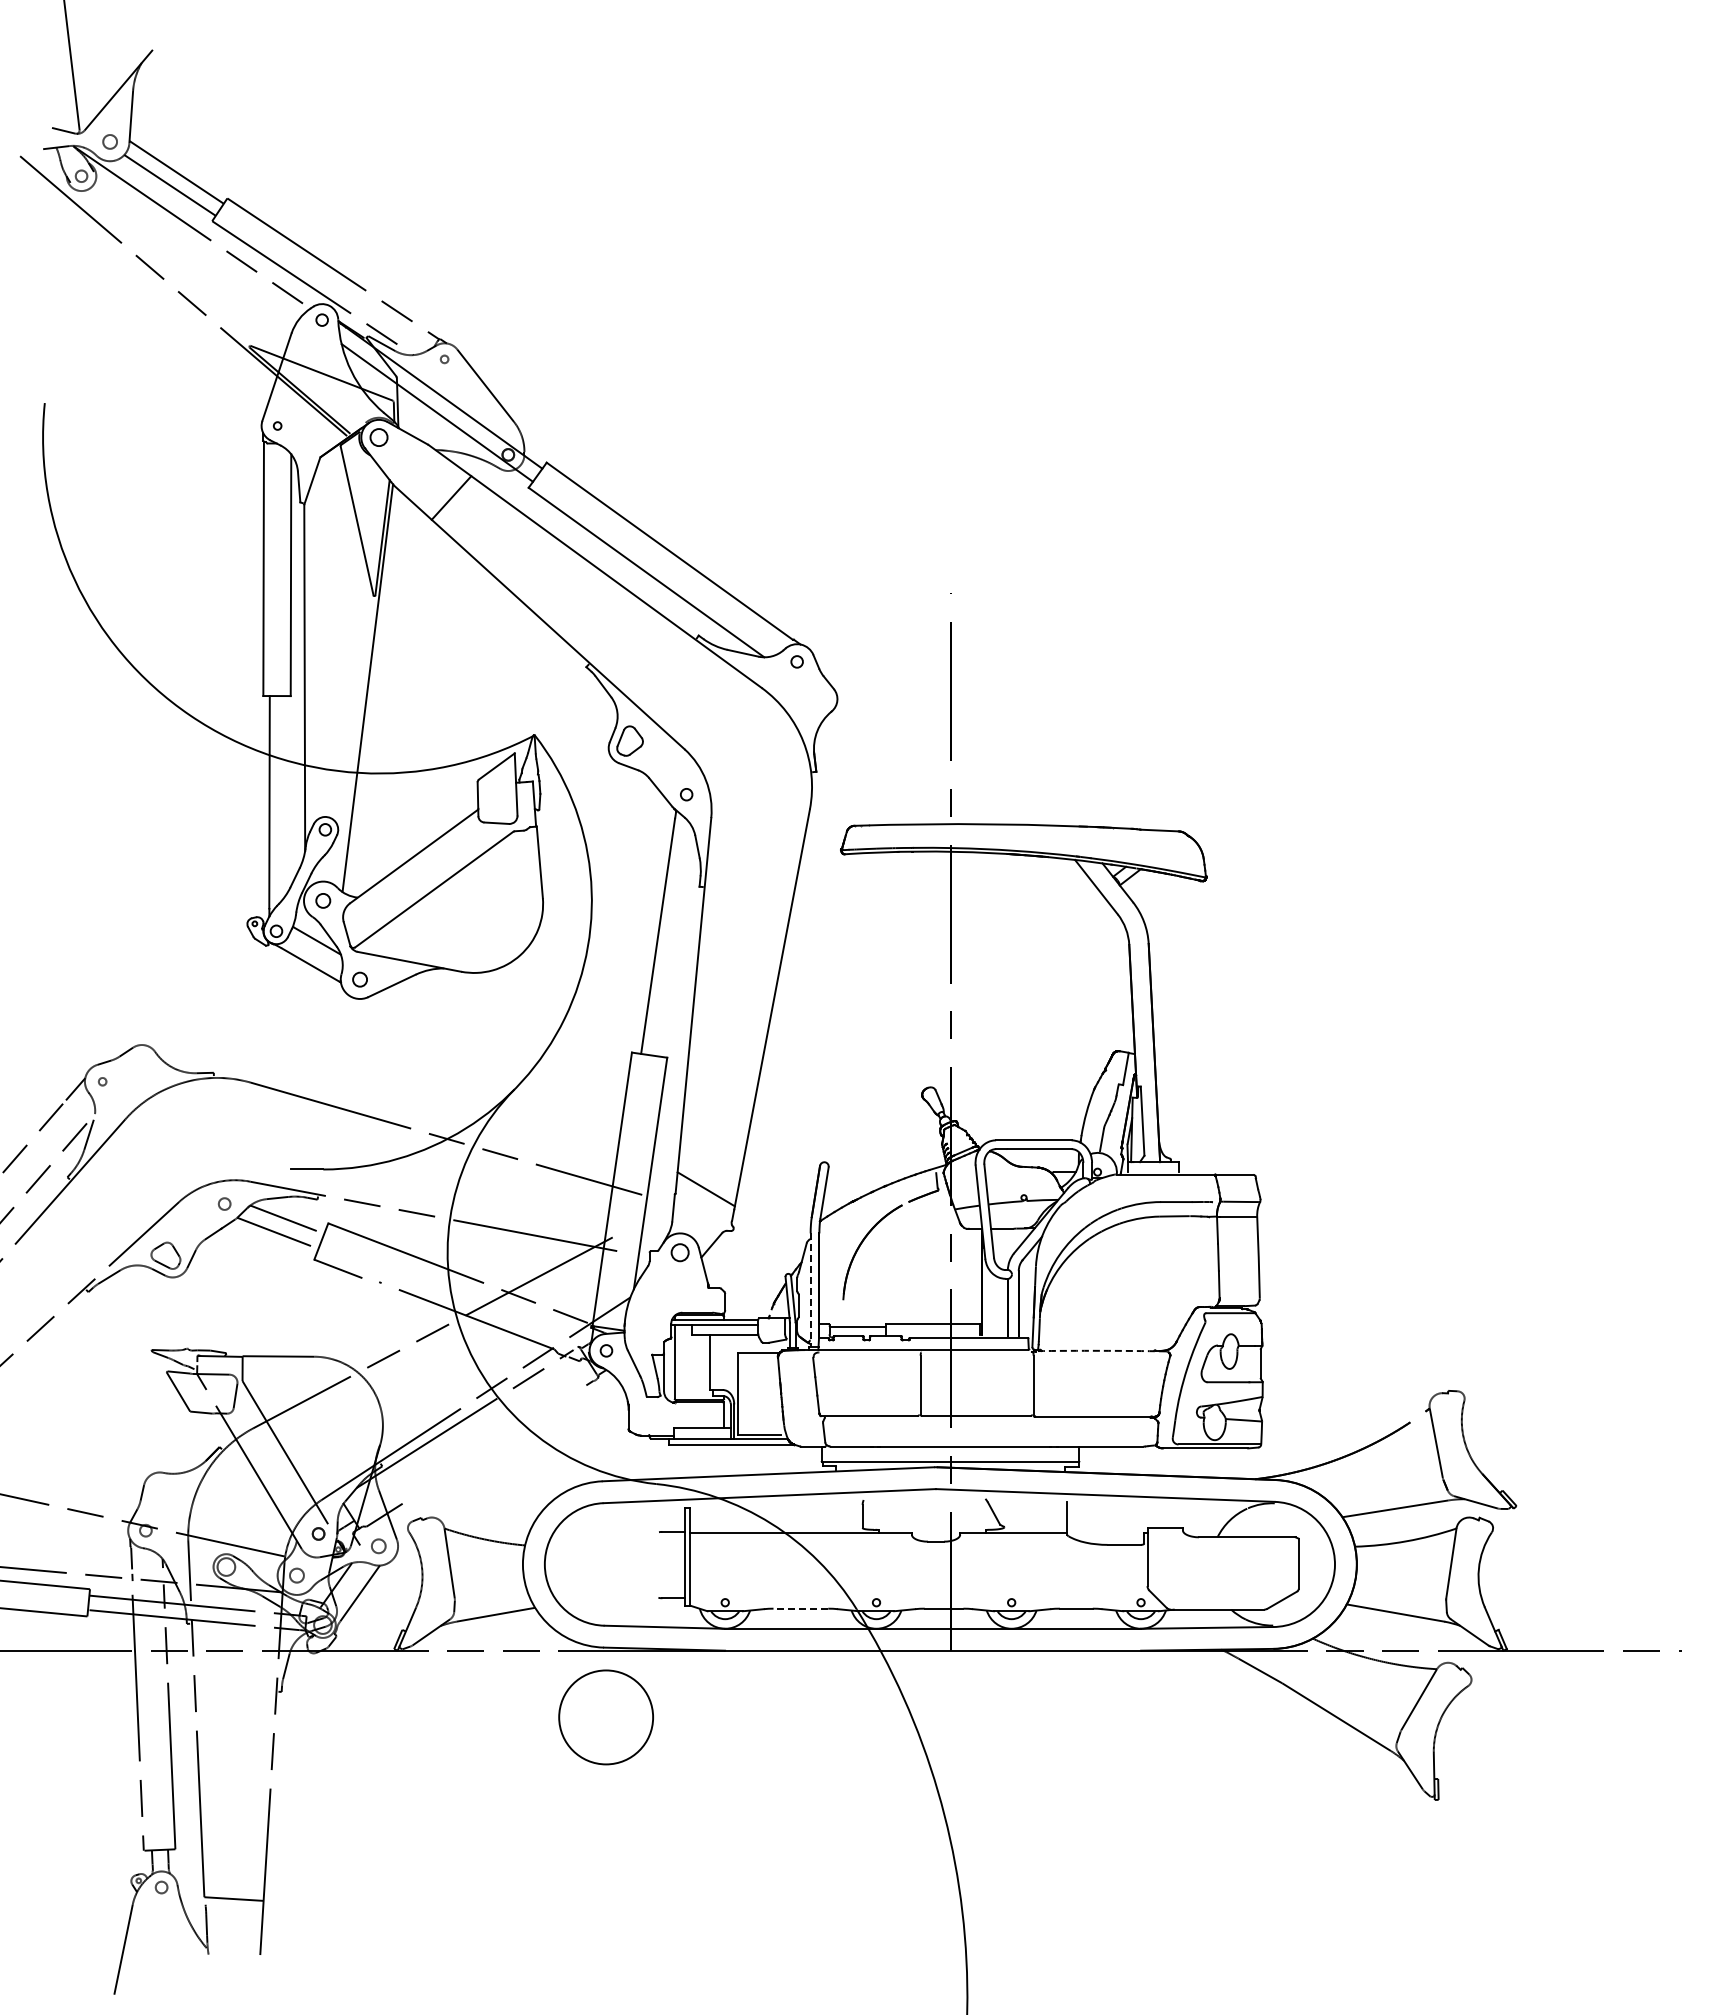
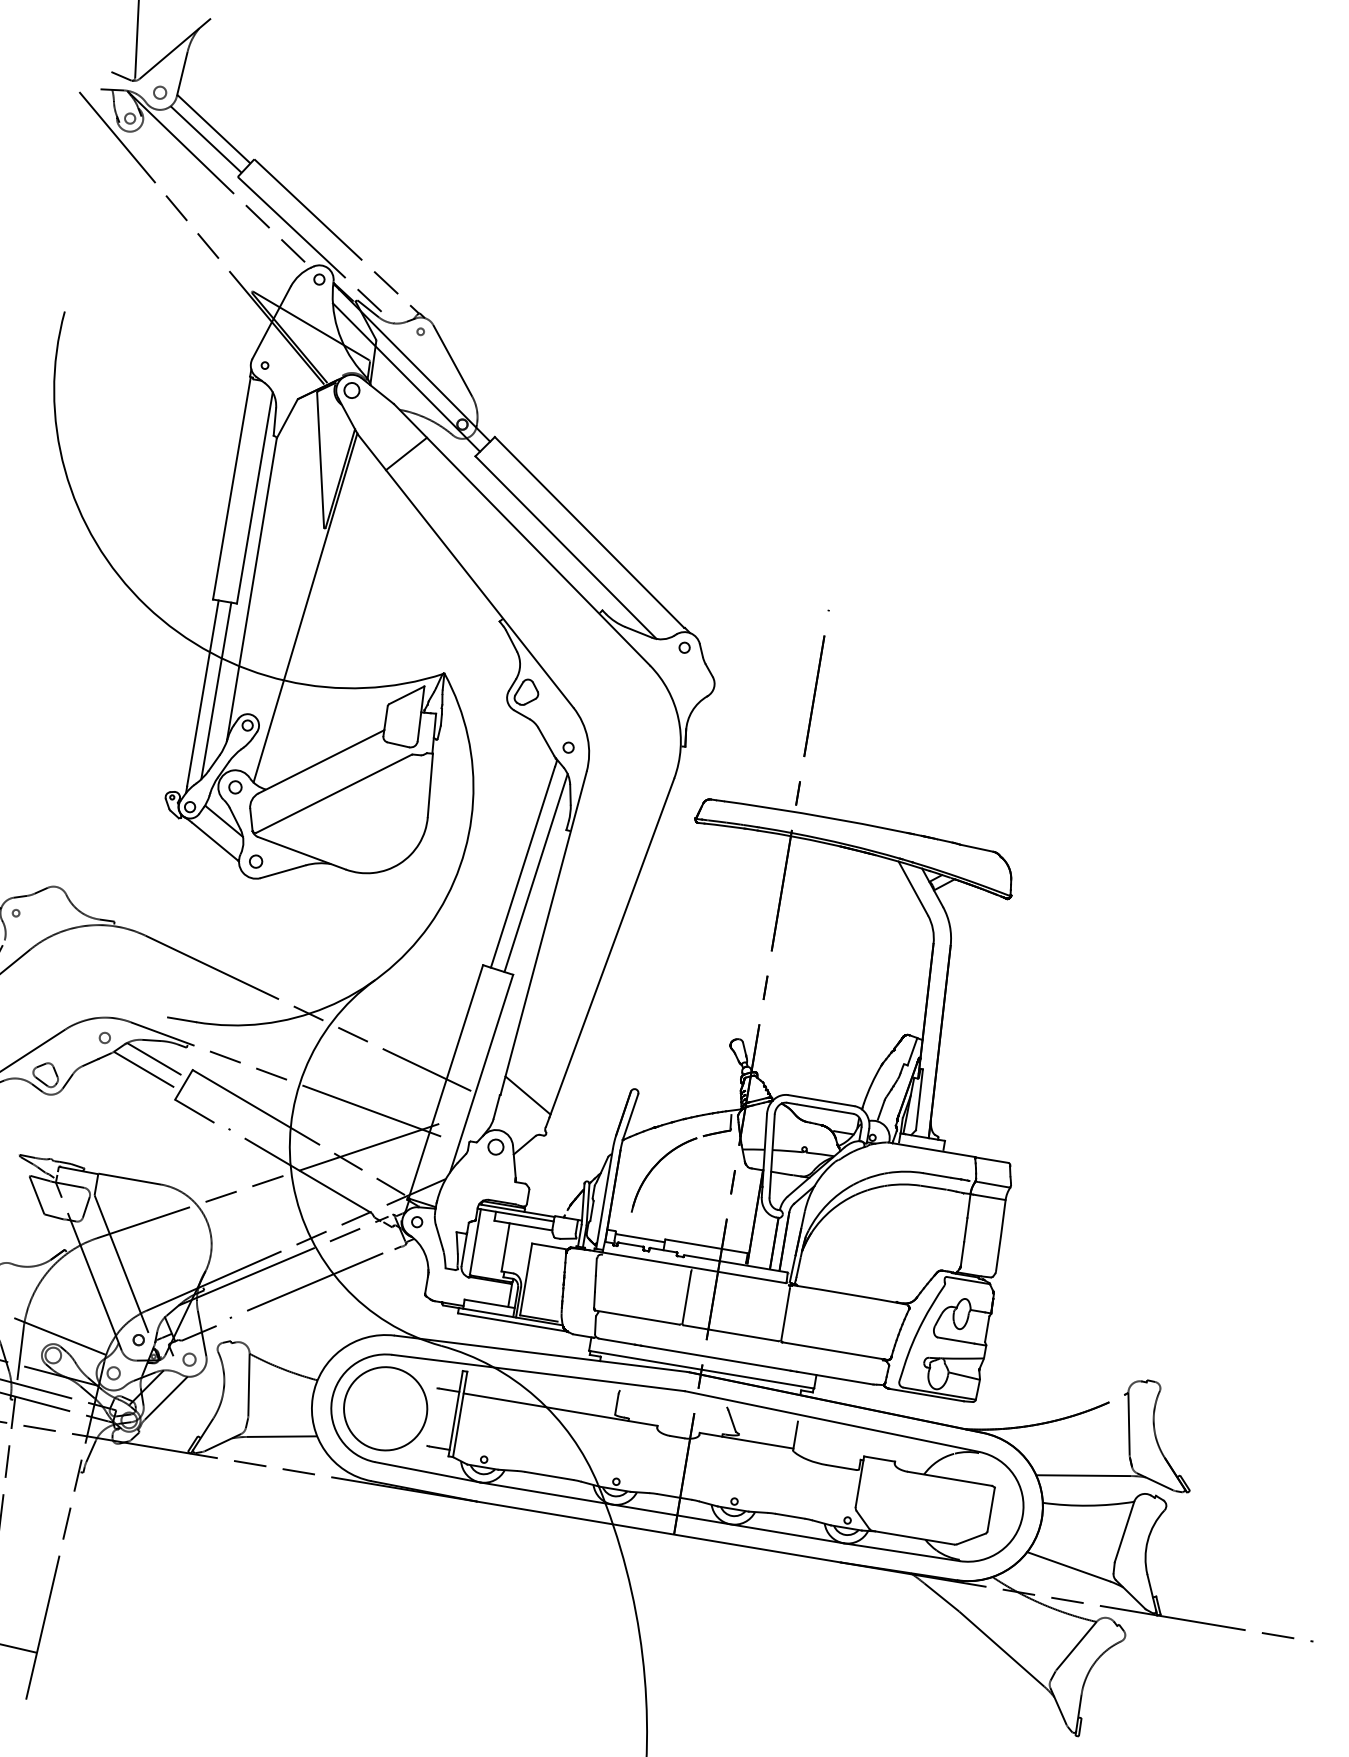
line: (283, 797) -> (215, 691), added
line: (673, 940) -> (535, 873), added
line: (810, 1290) -> (604, 1199), dashed -> solid
arc: (1100, 1350) -> (849, 1294), dashed -> solid
line: (494, 1441) -> (306, 1285), added
line: (800, 1608) -> (549, 1475), dashed -> solid
circle: (605, 1717) -> (385, 1408), moved

